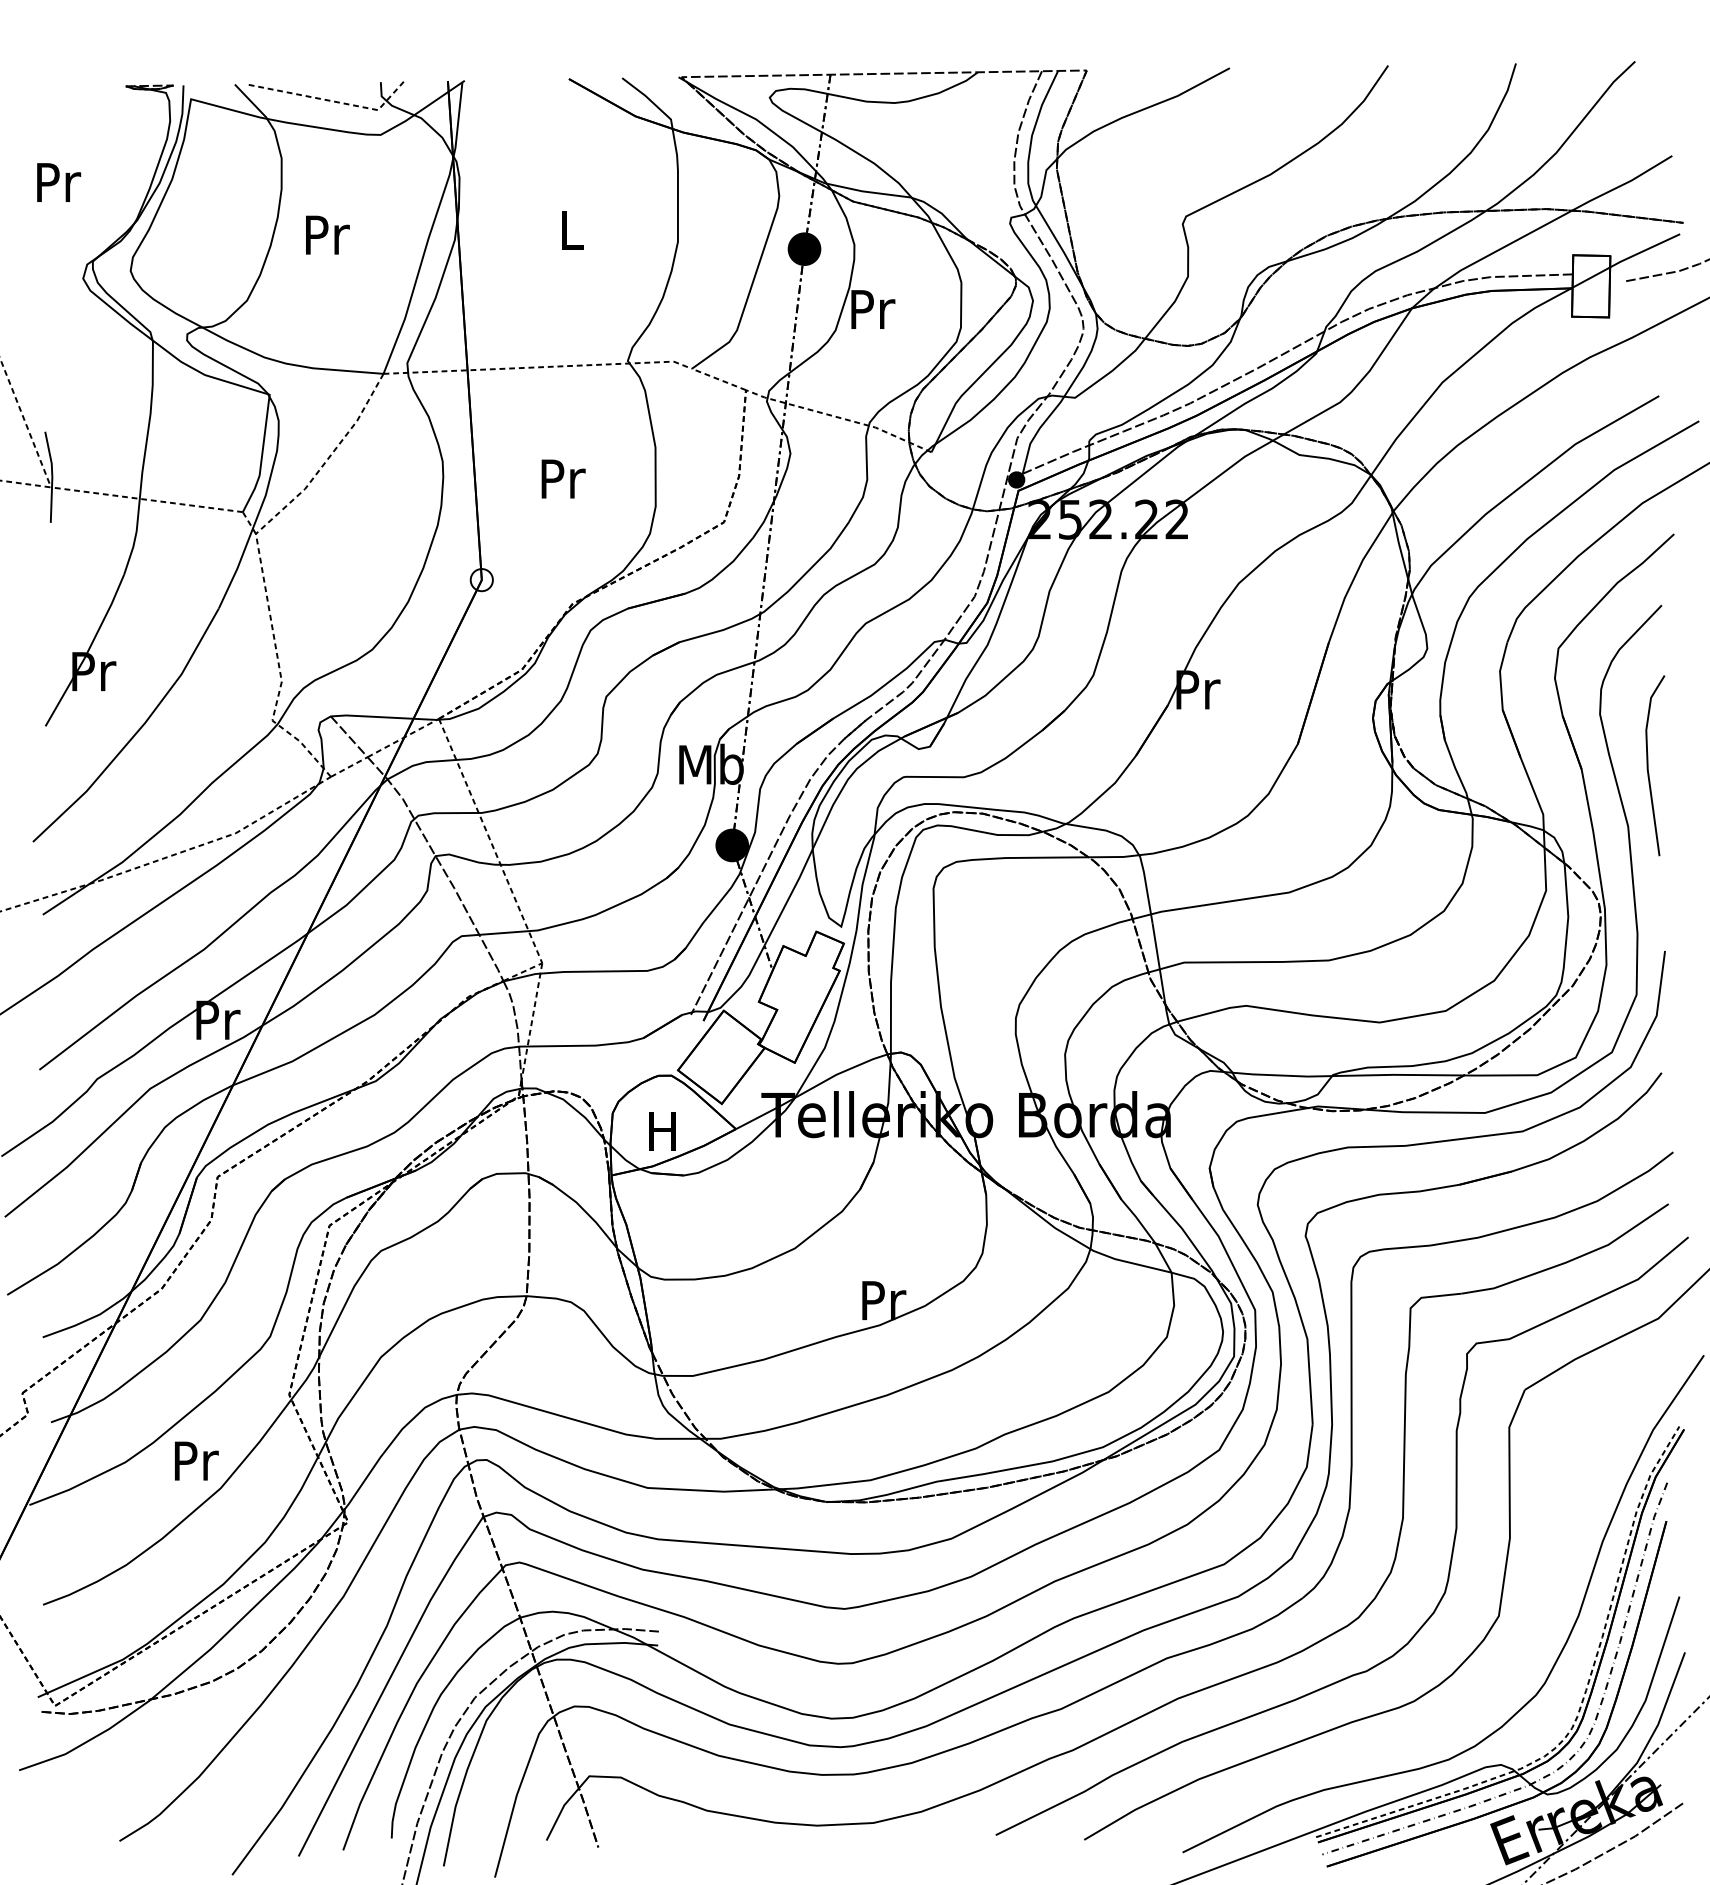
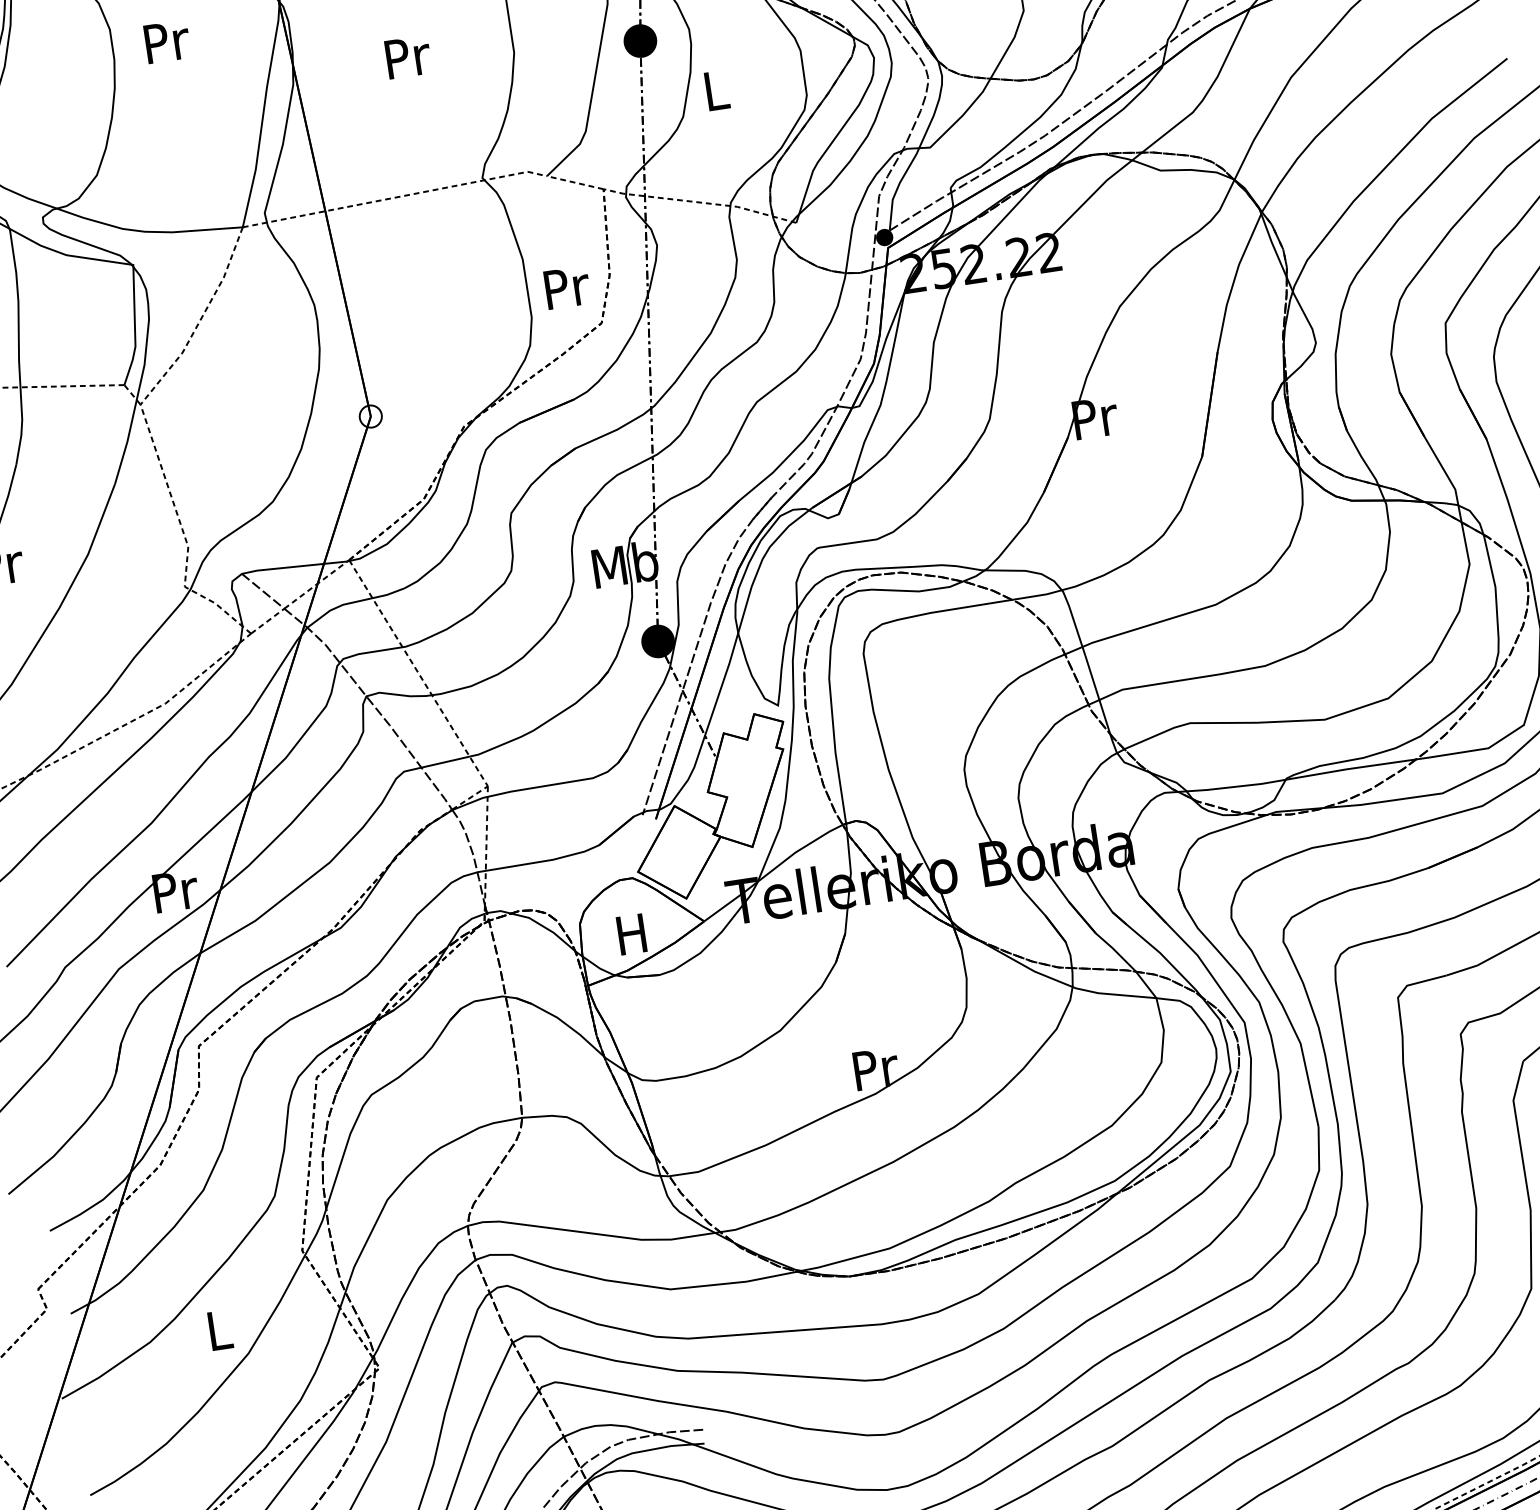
text: (572, 230) -> (408, 57), L -> Pr
text: (327, 234) -> (167, 41), moved
text: (873, 309) -> (717, 90), Pr -> L
text: (563, 478) -> (567, 287), moved
text: (196, 1460) -> (220, 1329), Pr -> L

